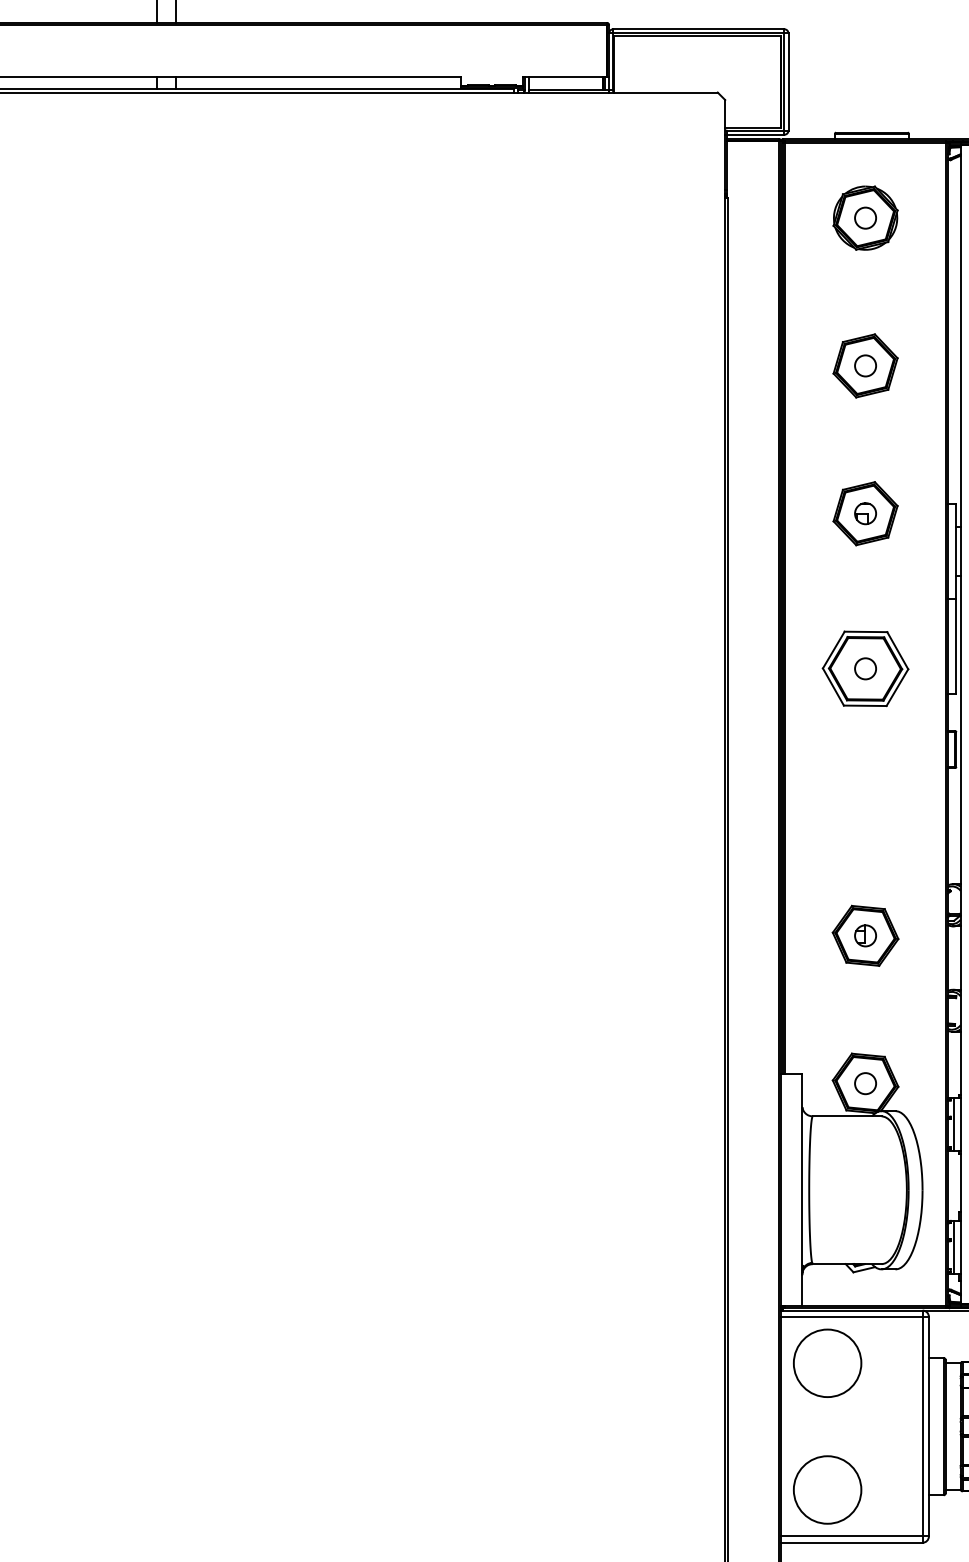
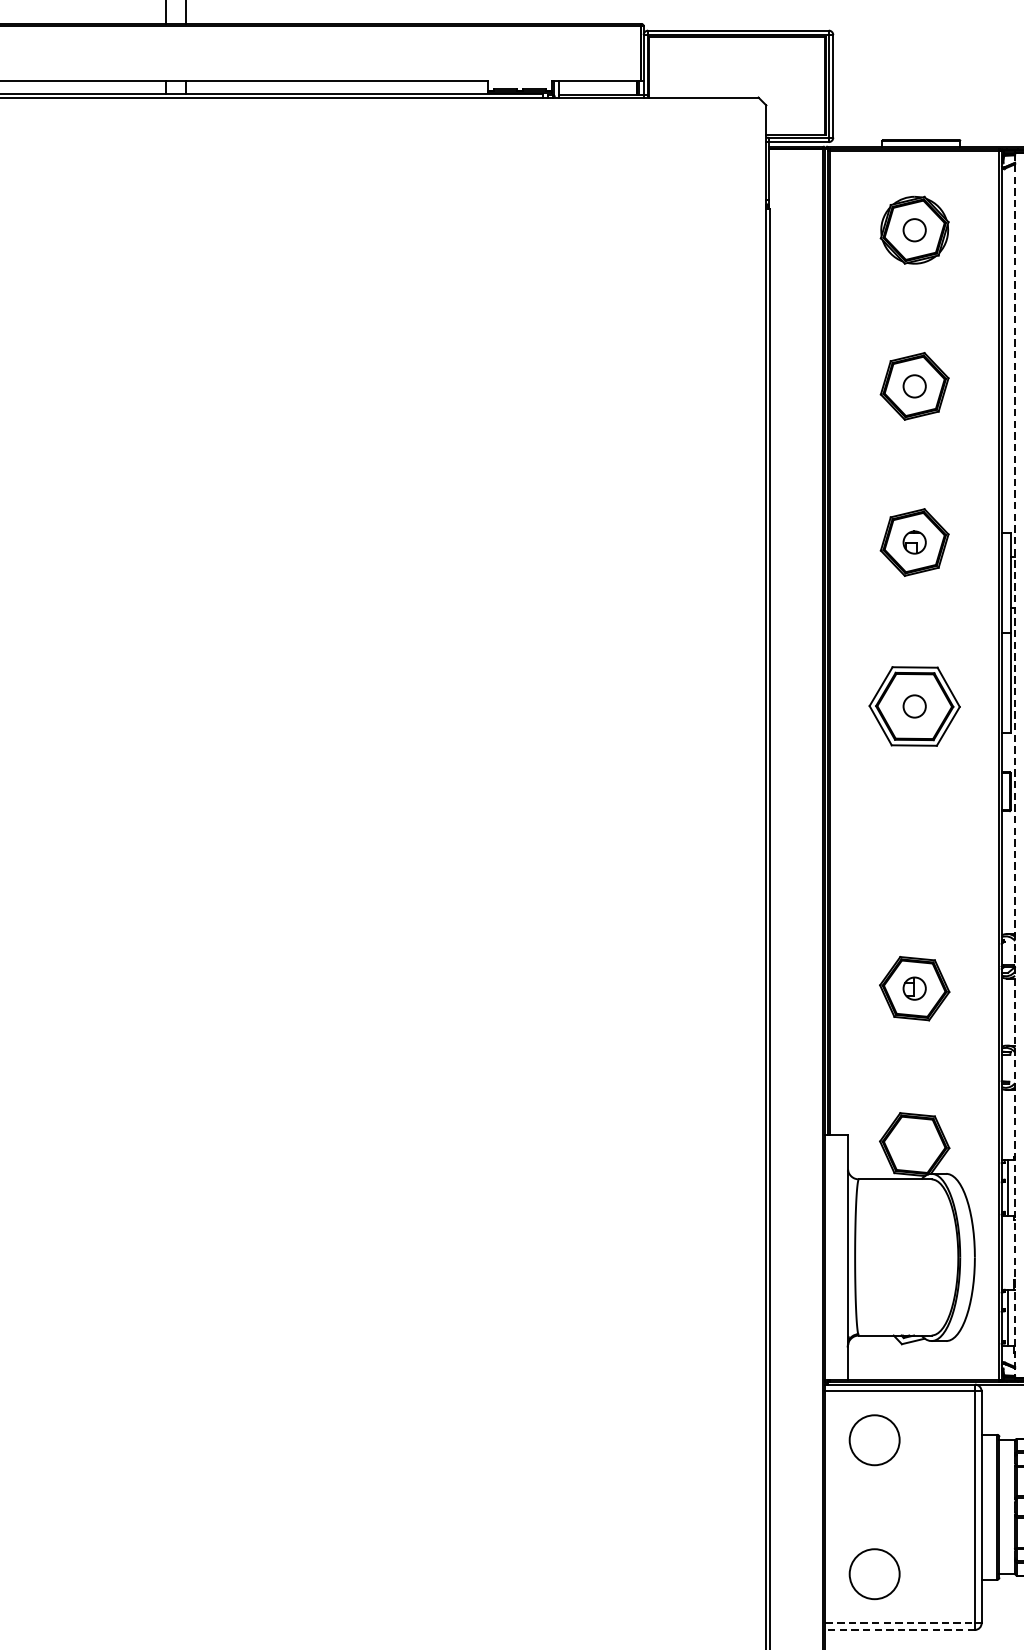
line: (960, 725) -> (1014, 766), solid -> dashed
circle: (865, 1083) -> (914, 1144), removed
circle: (827, 1362) -> (874, 1439), size x0.7
circle: (827, 1489) -> (874, 1573), size x0.7
line: (851, 1536) -> (899, 1623), solid -> dashed
line: (851, 1542) -> (899, 1629), solid -> dashed

